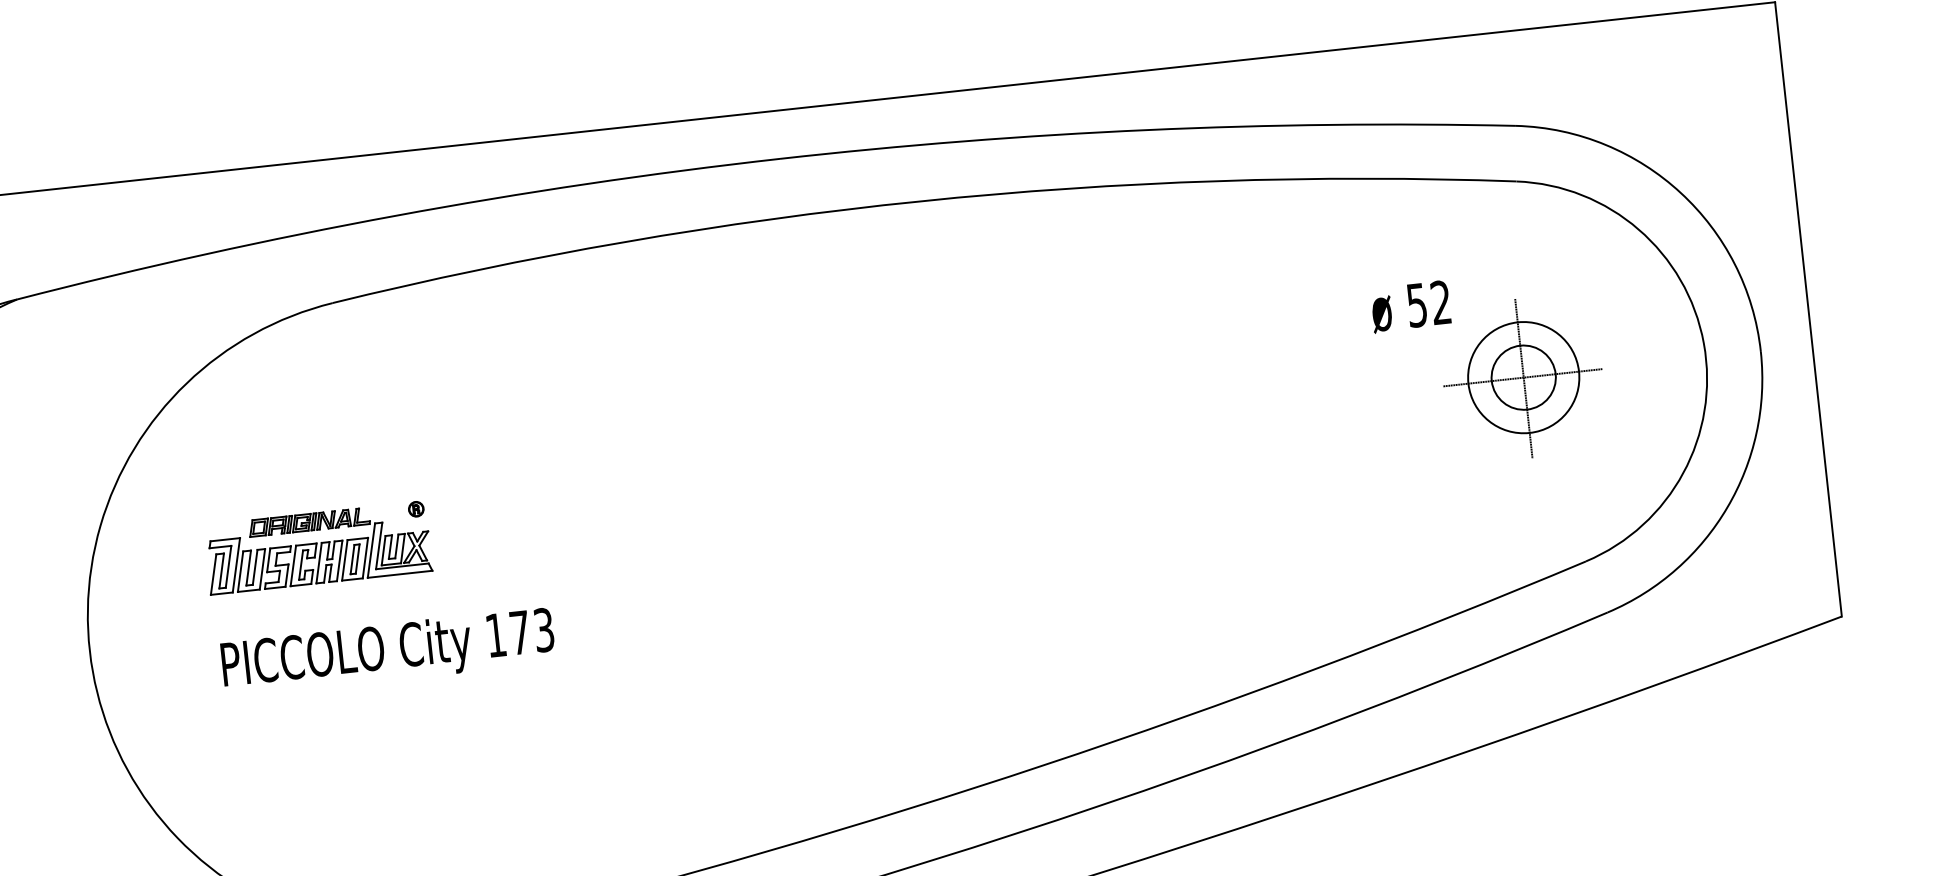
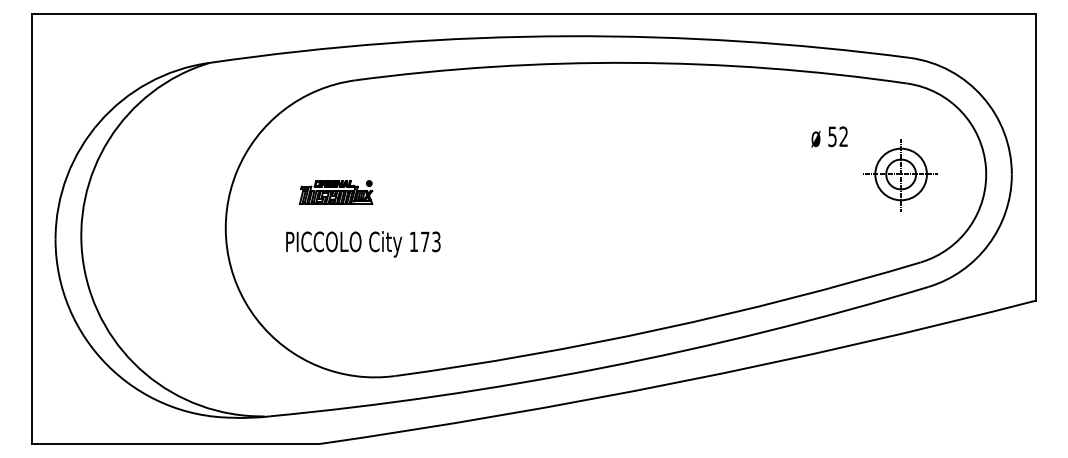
text: (1410, 305) -> (829, 136), moved
part: (316, 547) -> (335, 192), size x0.7

